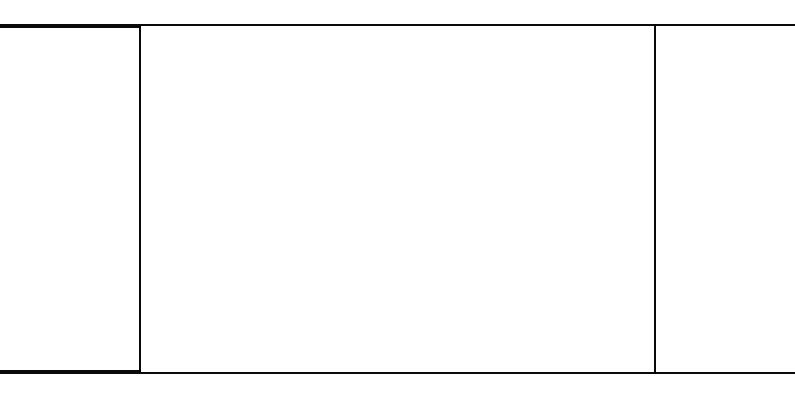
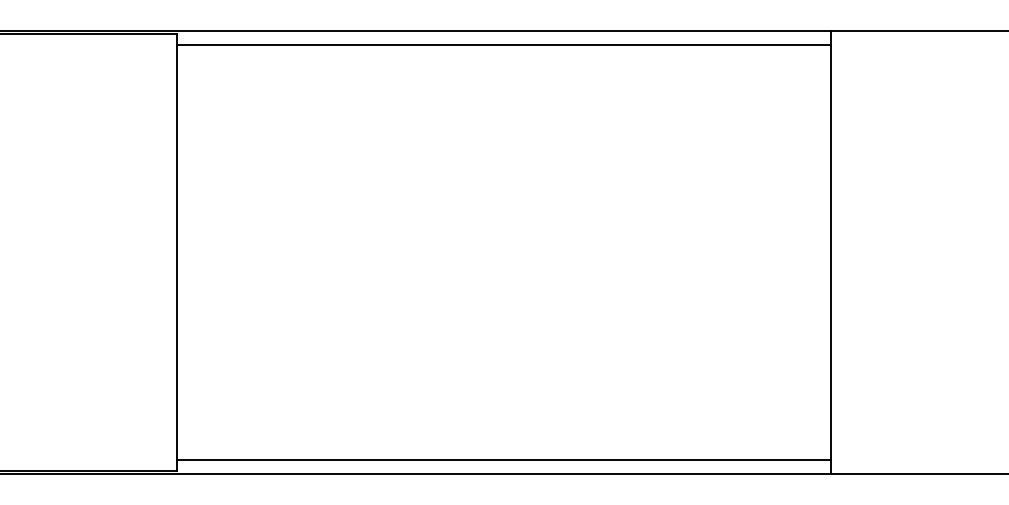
line: (397, 35) -> (504, 44), added
line: (397, 362) -> (504, 460), added

